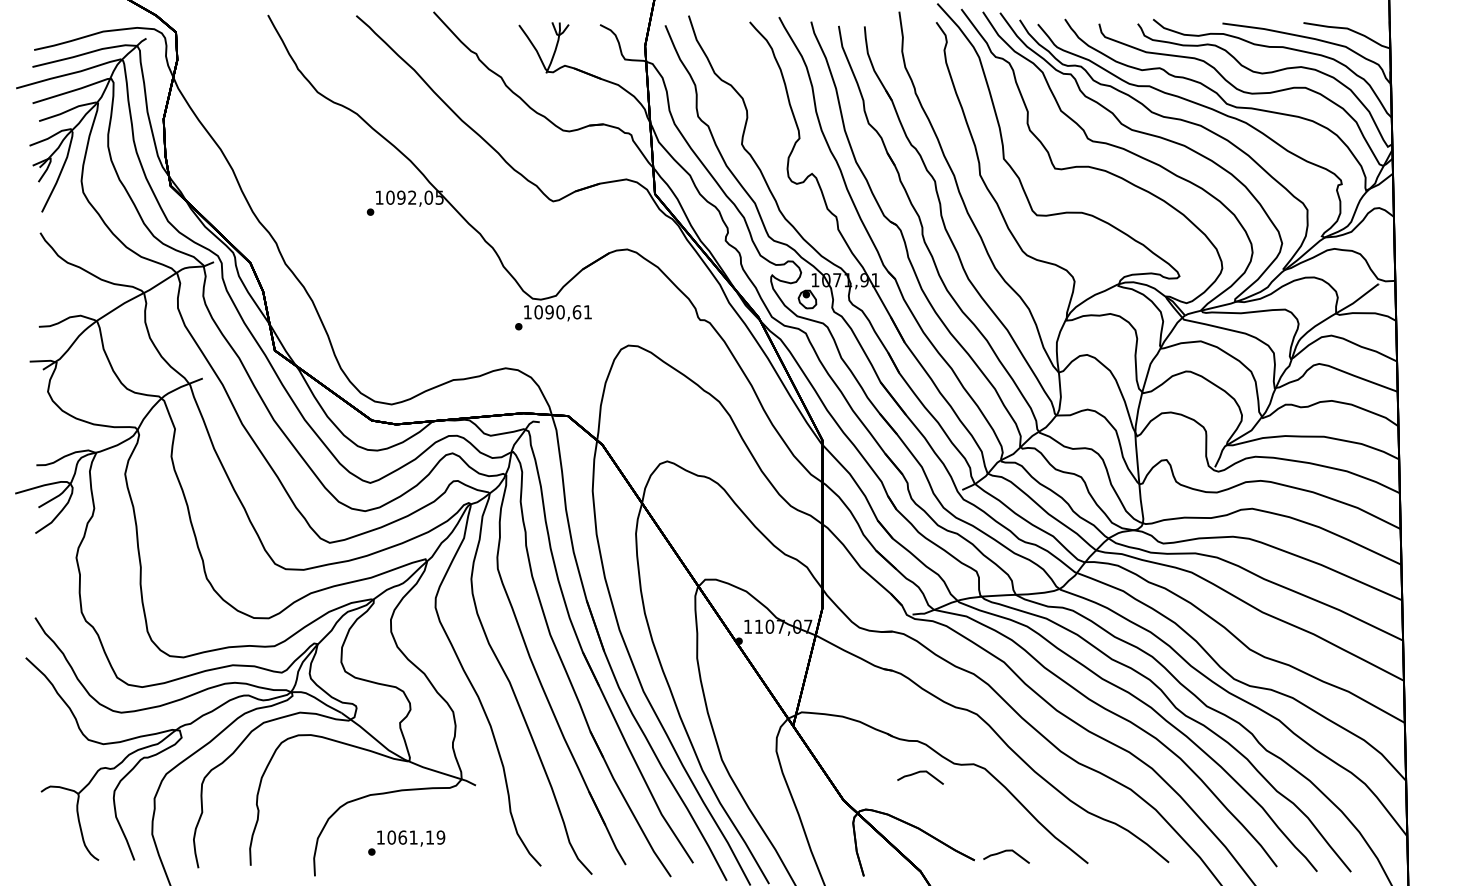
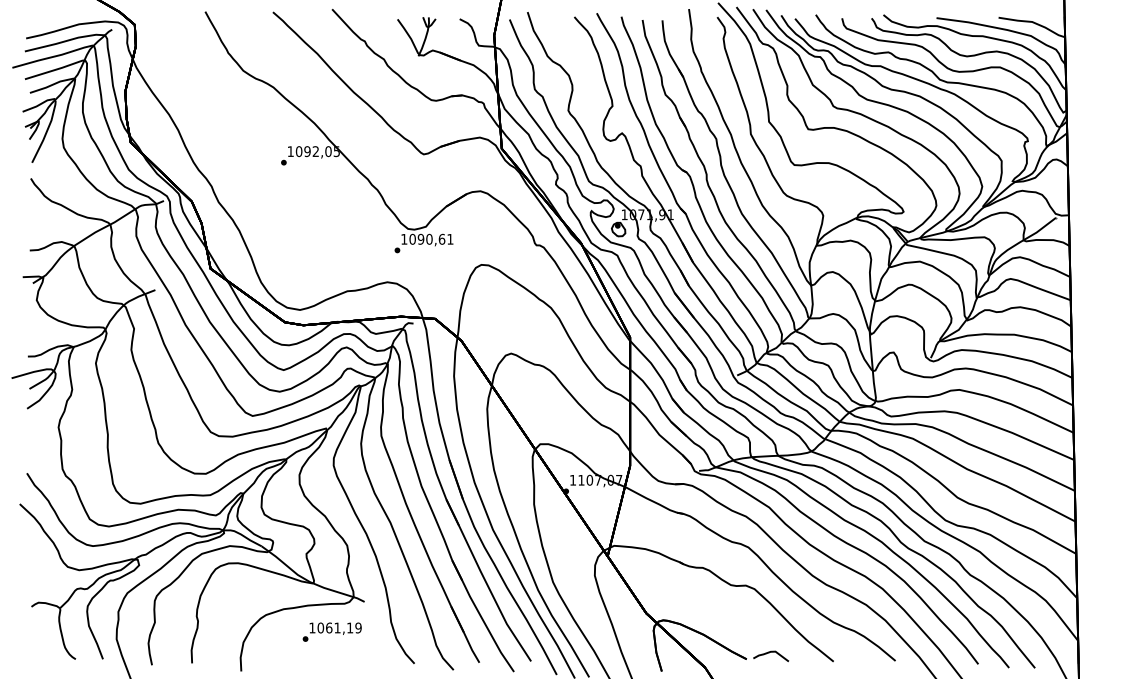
curve: (918, 773) -> (703, 592), removed
text: (406, 842) -> (332, 631), moved

